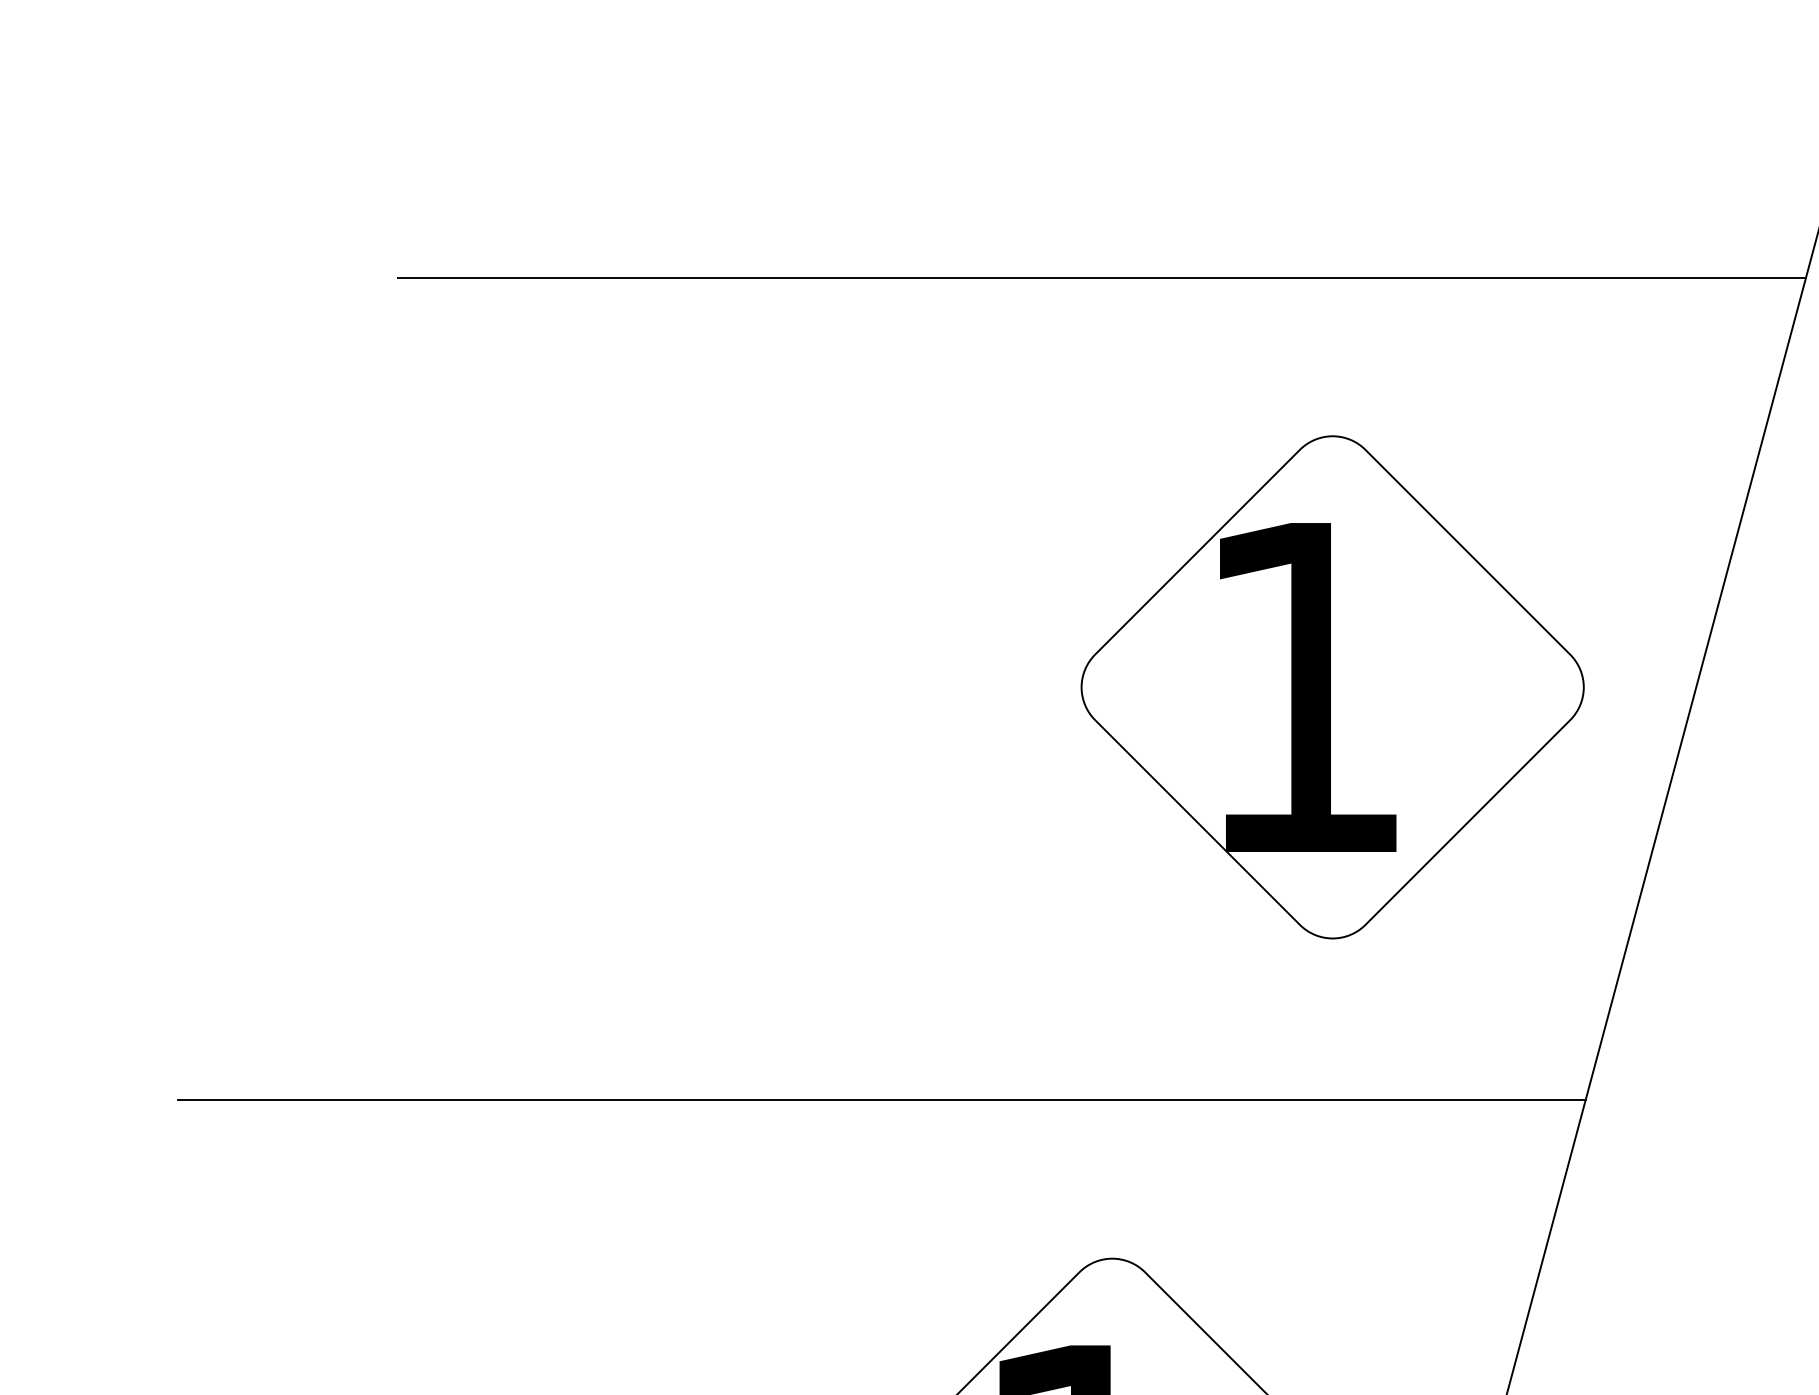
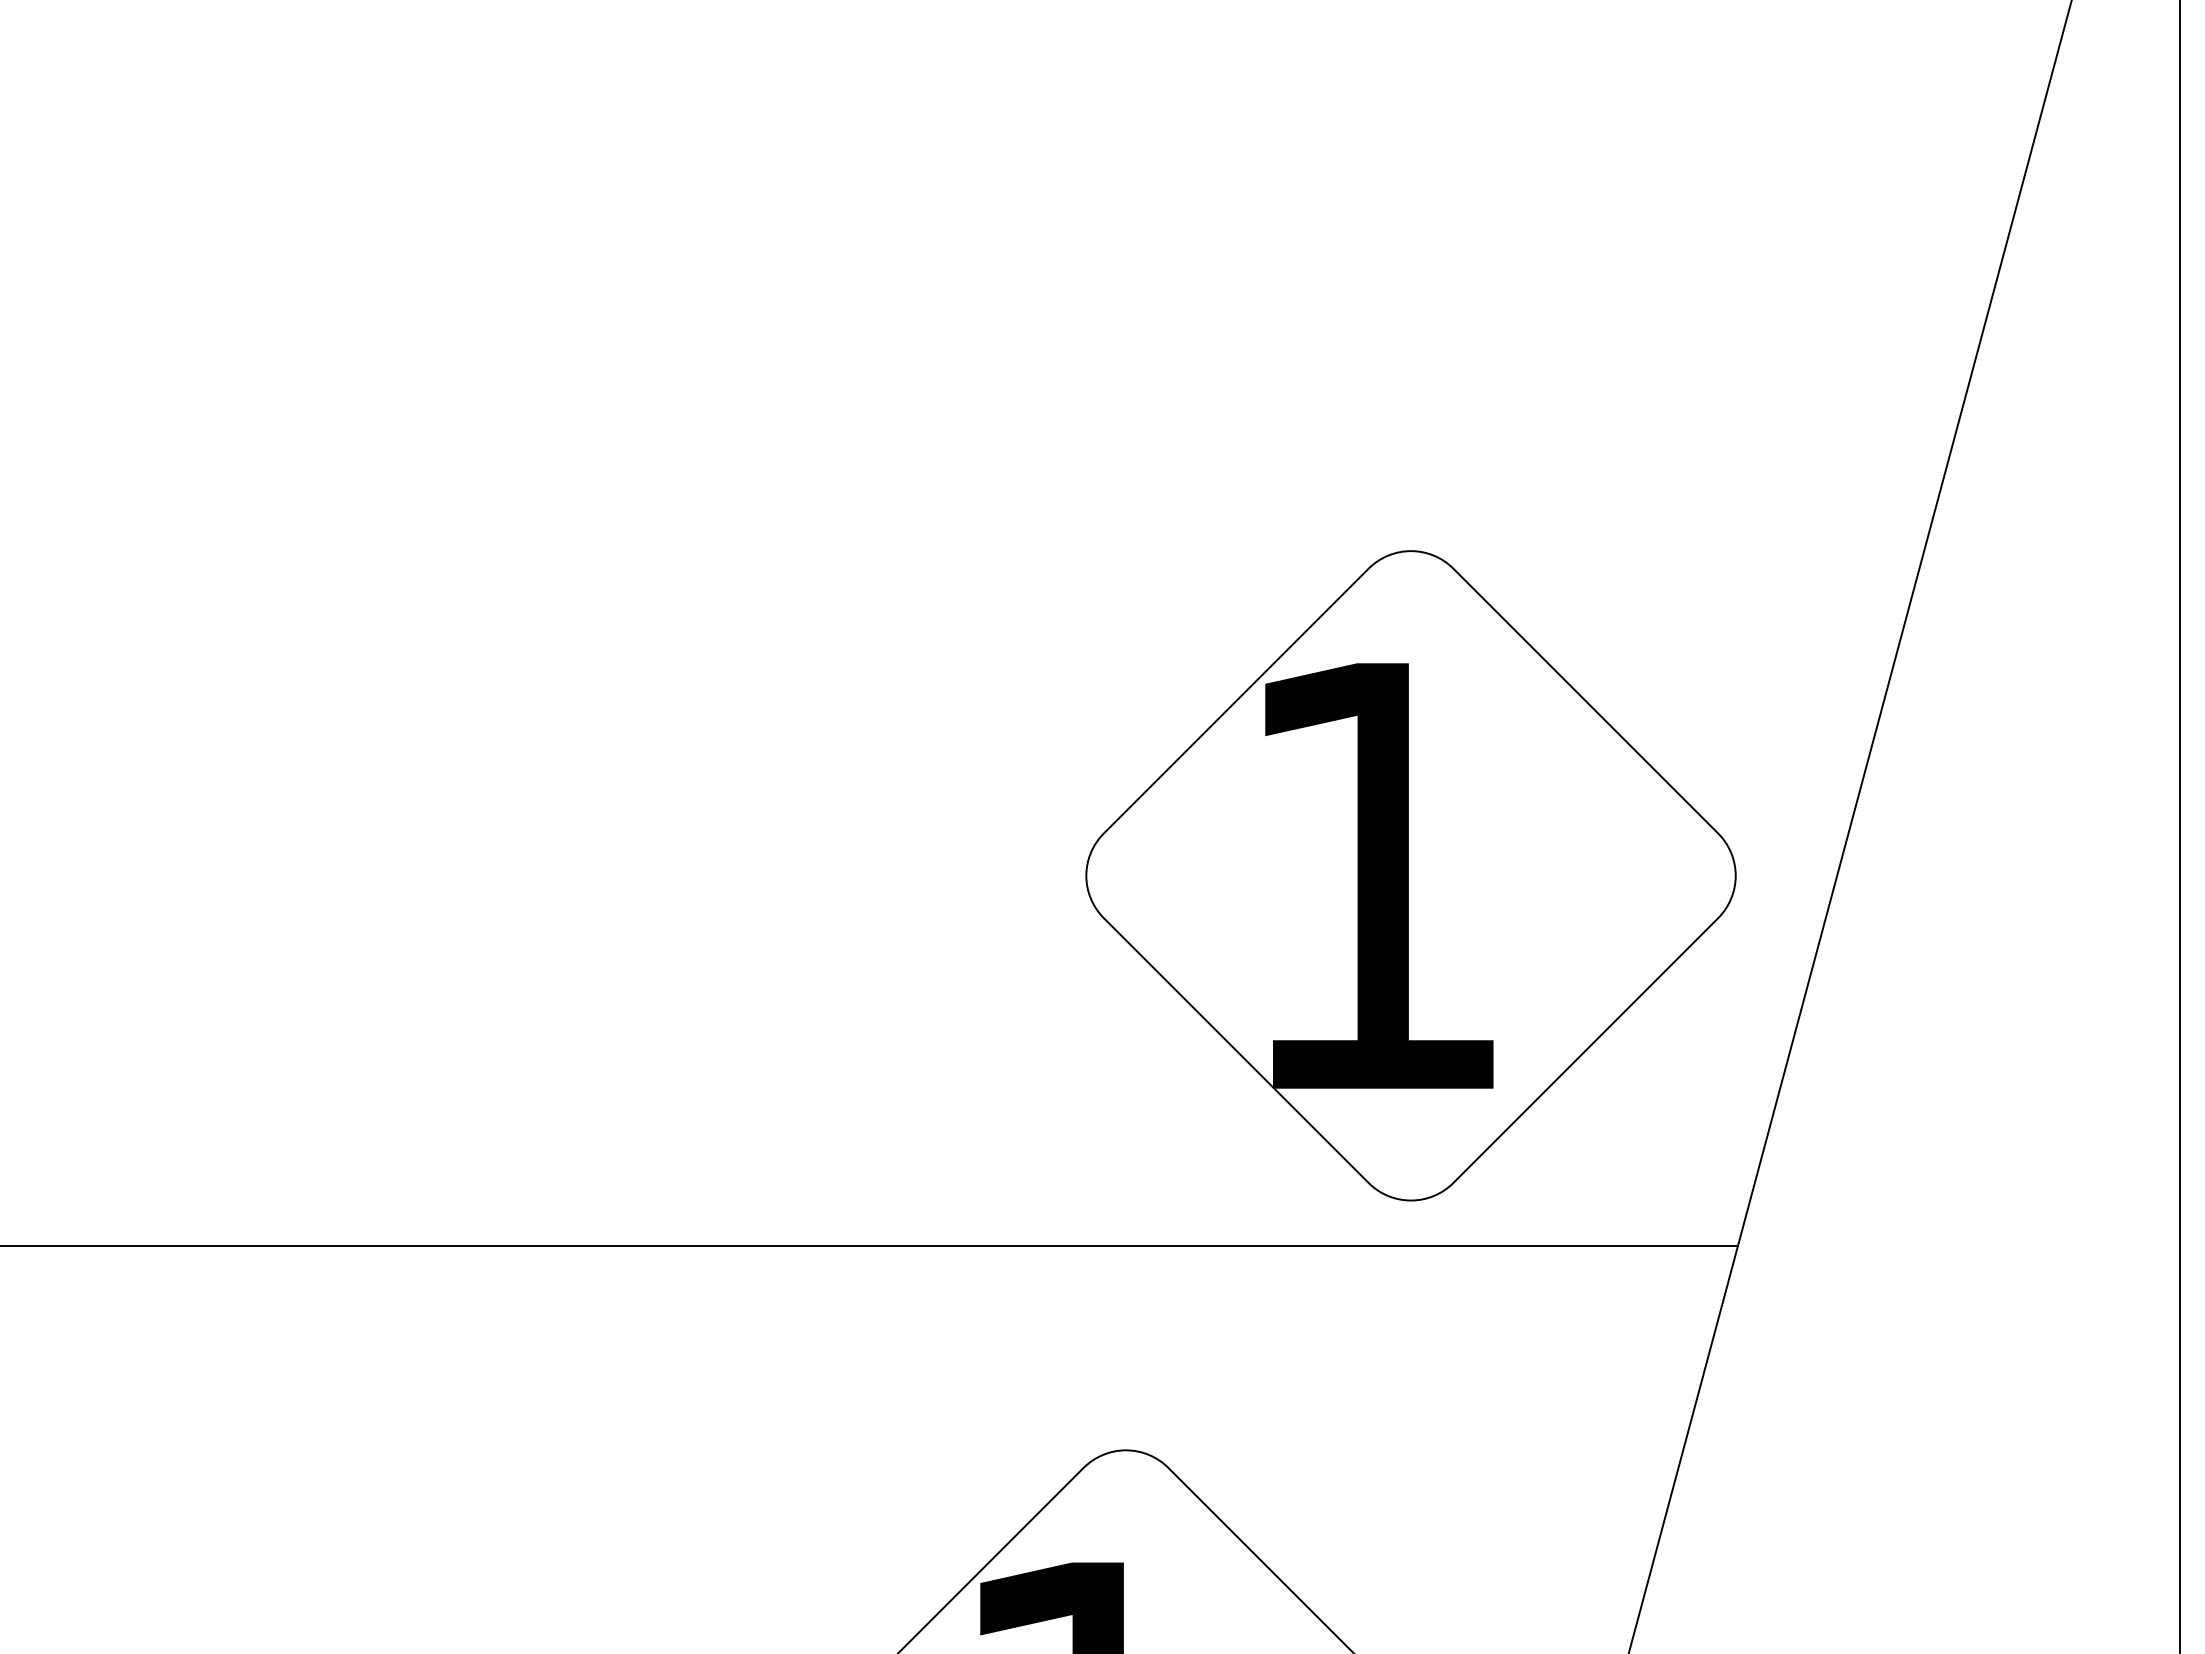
line: (1101, 277) -> (1112, 181), removed
part: (1332, 687) -> (1410, 875), moved

